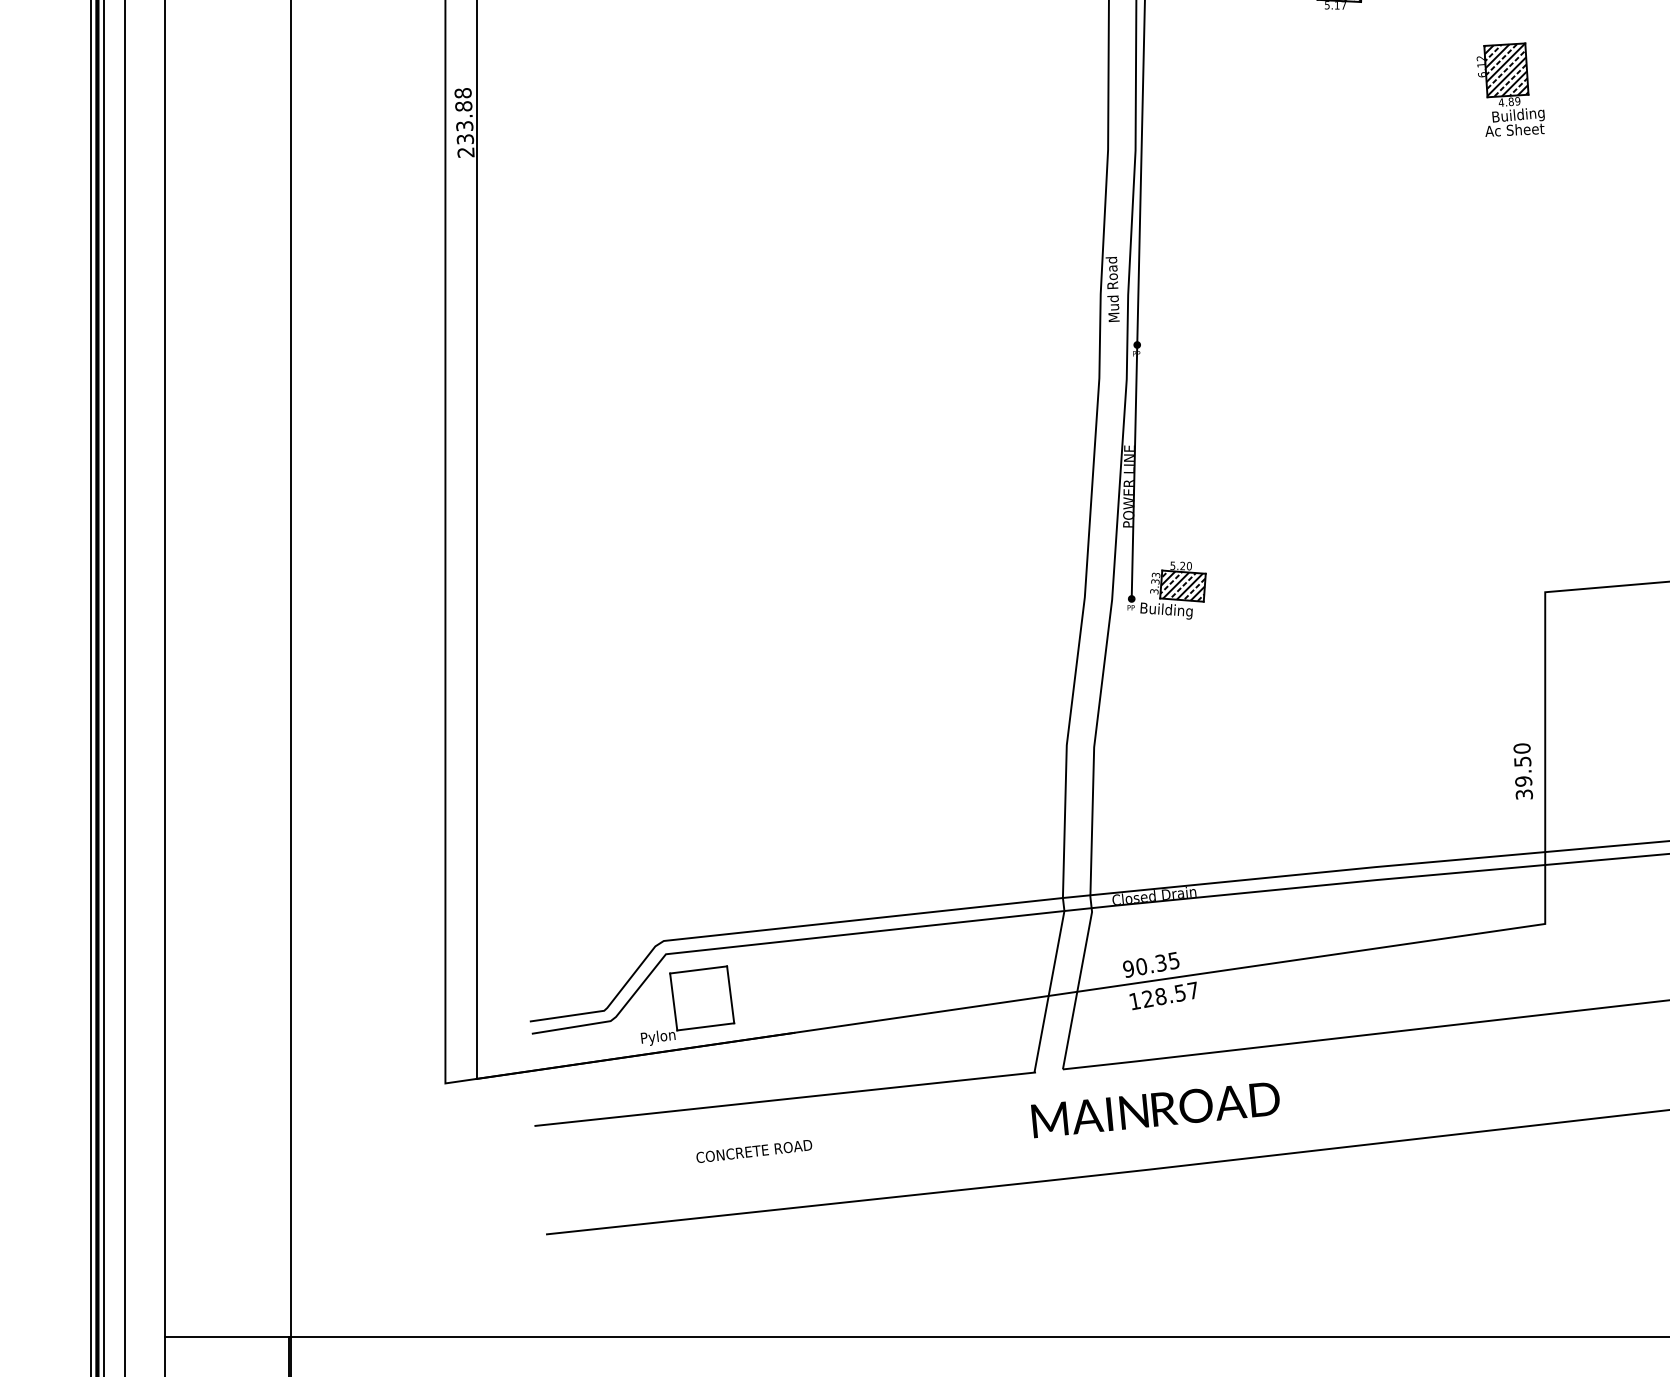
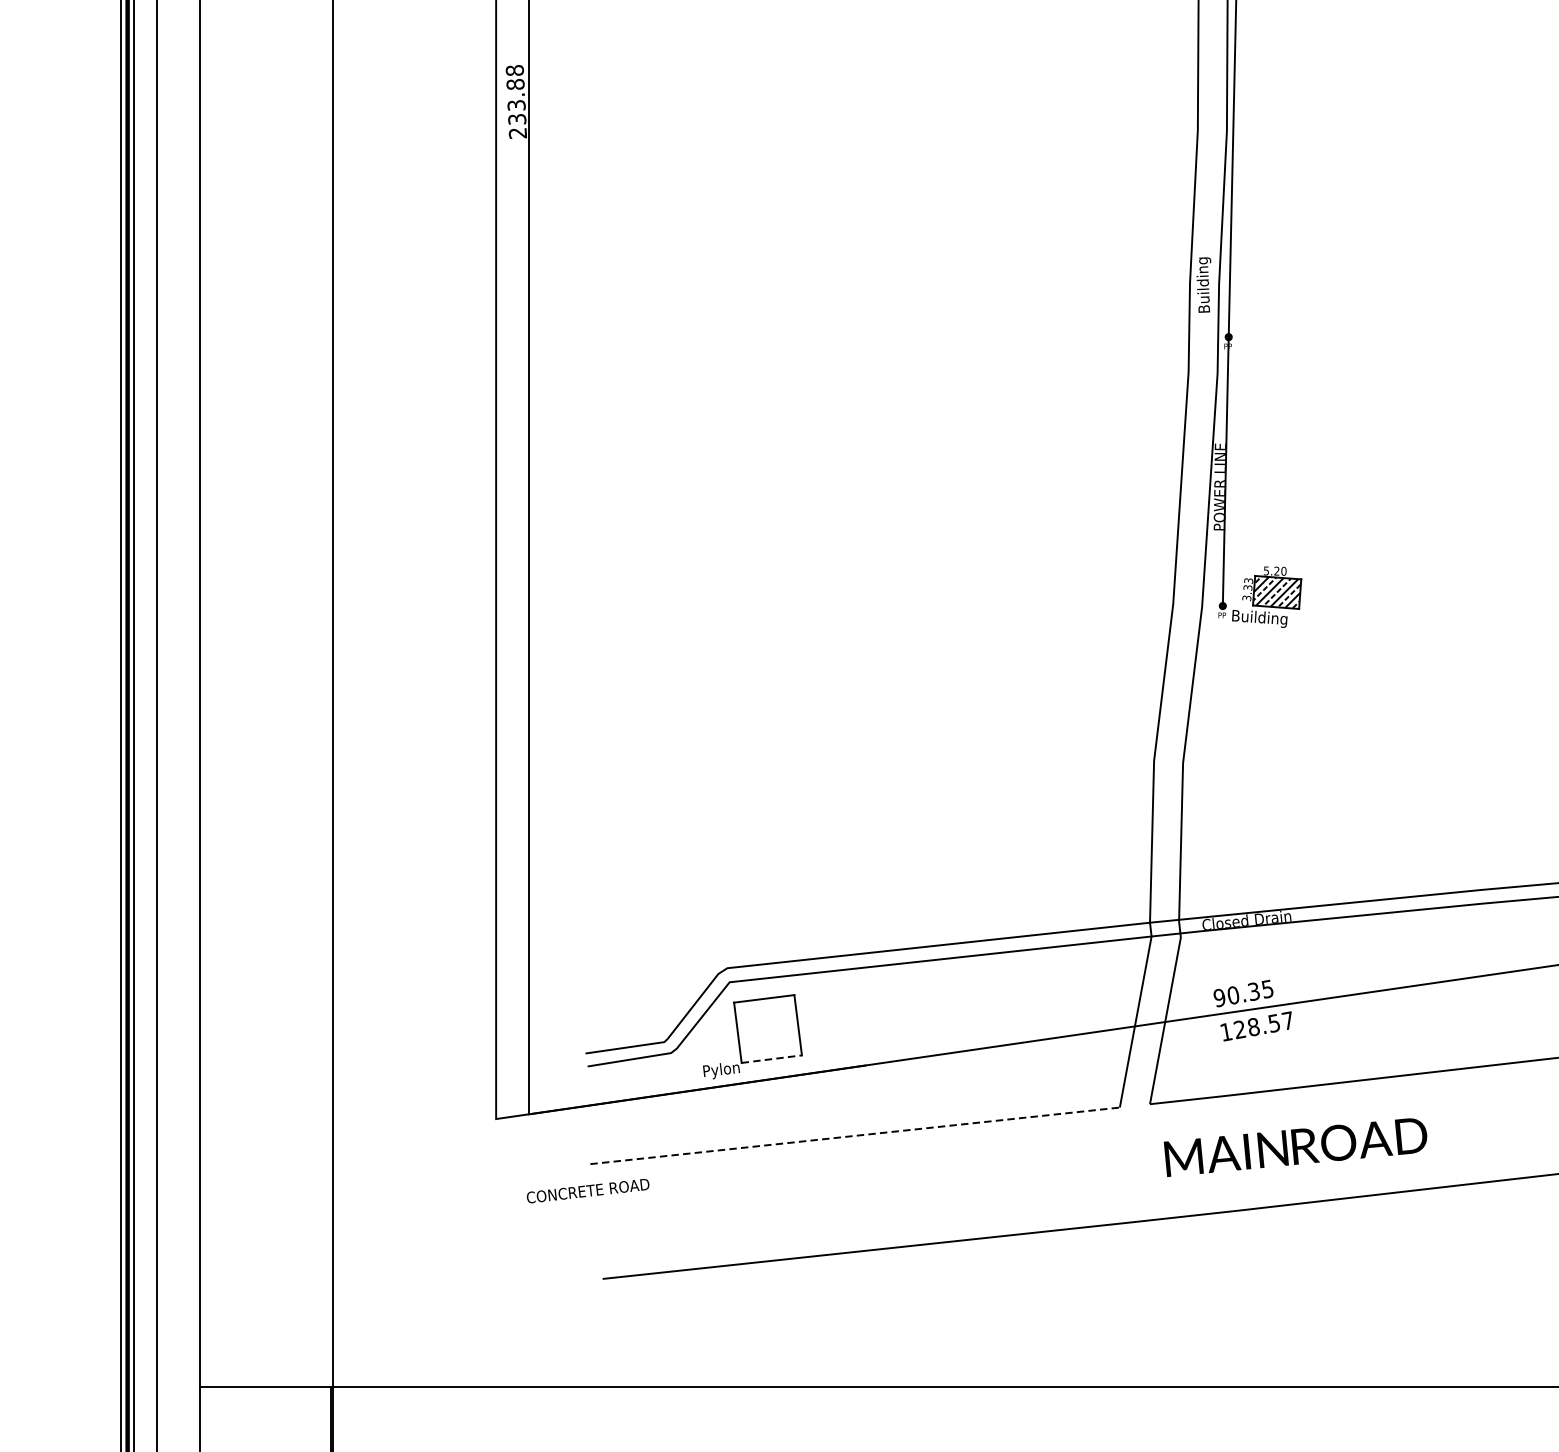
text: (1112, 288) -> (1202, 277), Mud Road -> Building
line: (705, 1026) -> (771, 1058), solid -> dashed
line: (785, 1099) -> (856, 1136), solid -> dashed
text: (1155, 1110) -> (1295, 1147), moved
text: (754, 1151) -> (588, 1191), moved

